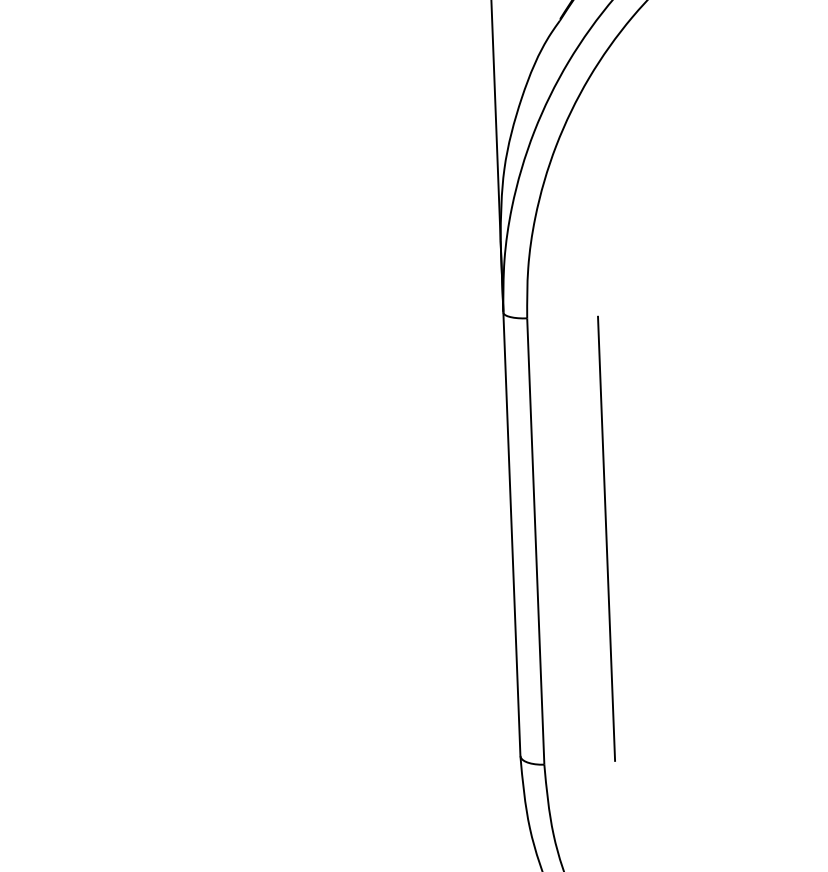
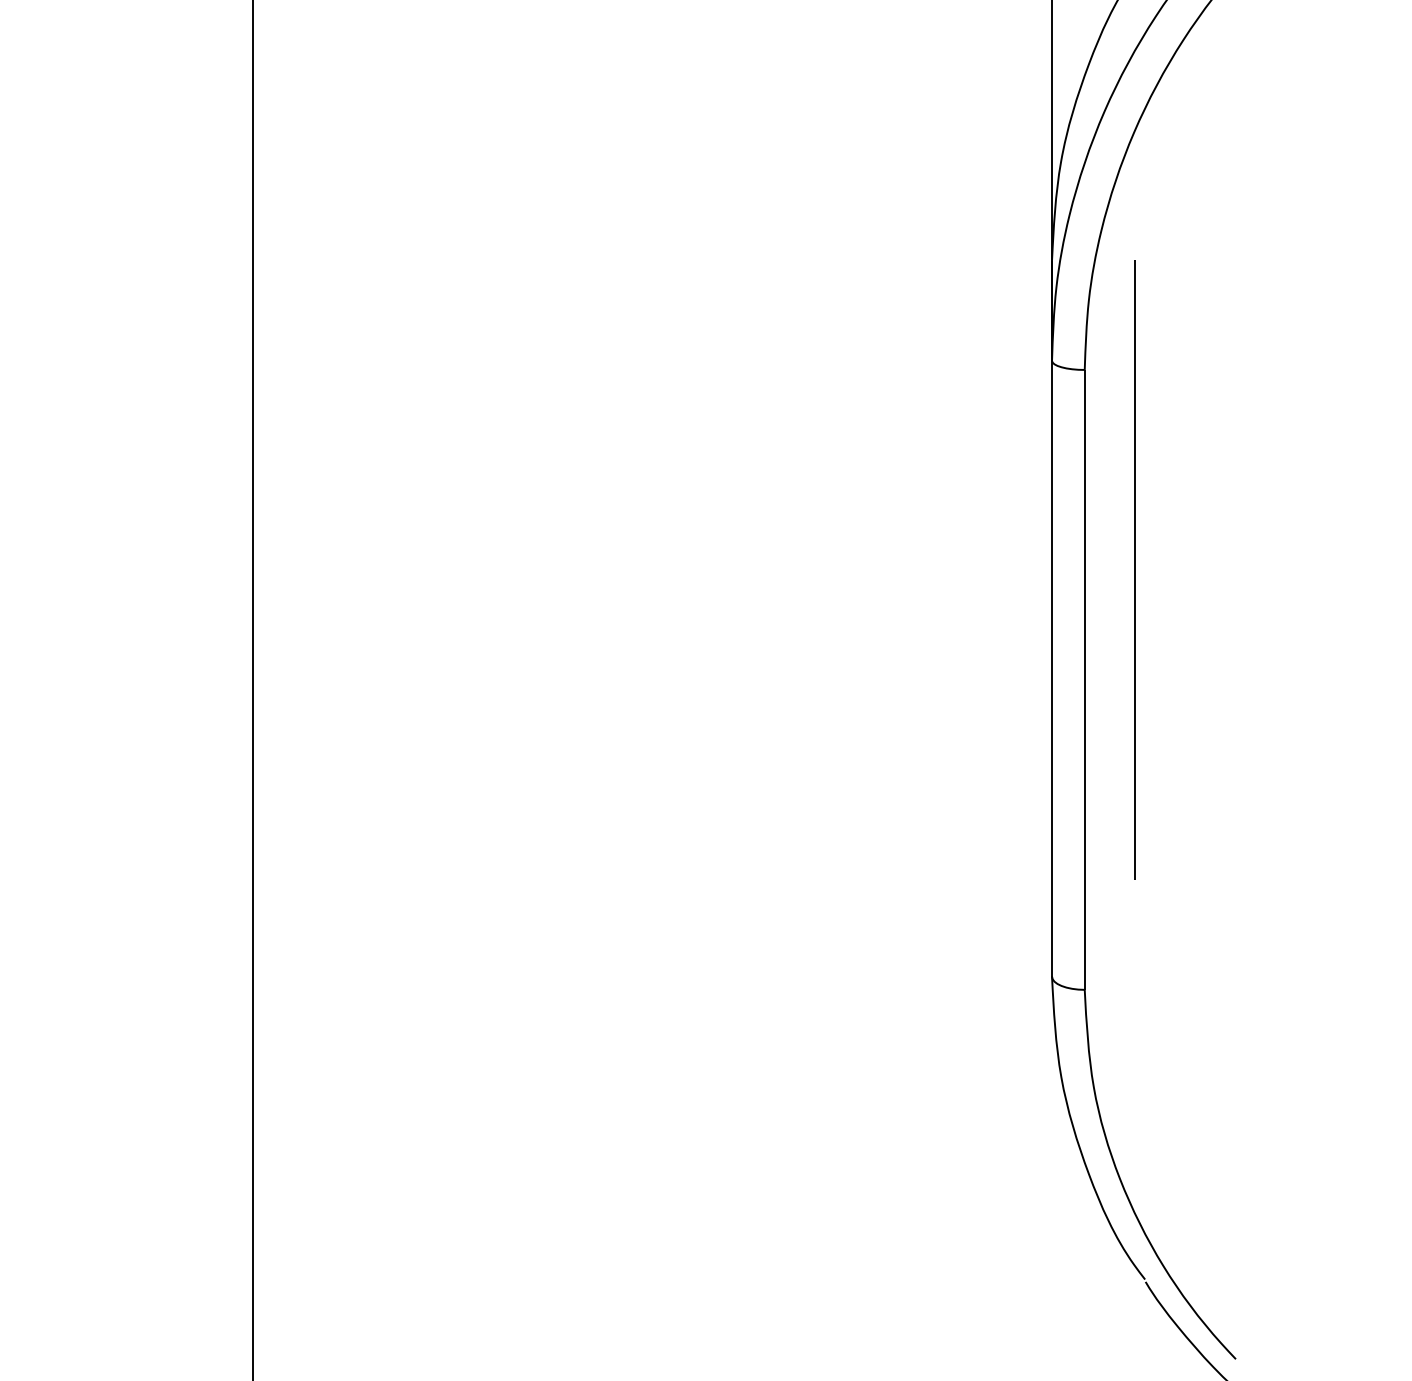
line: (606, 538) -> (1134, 569), moved

